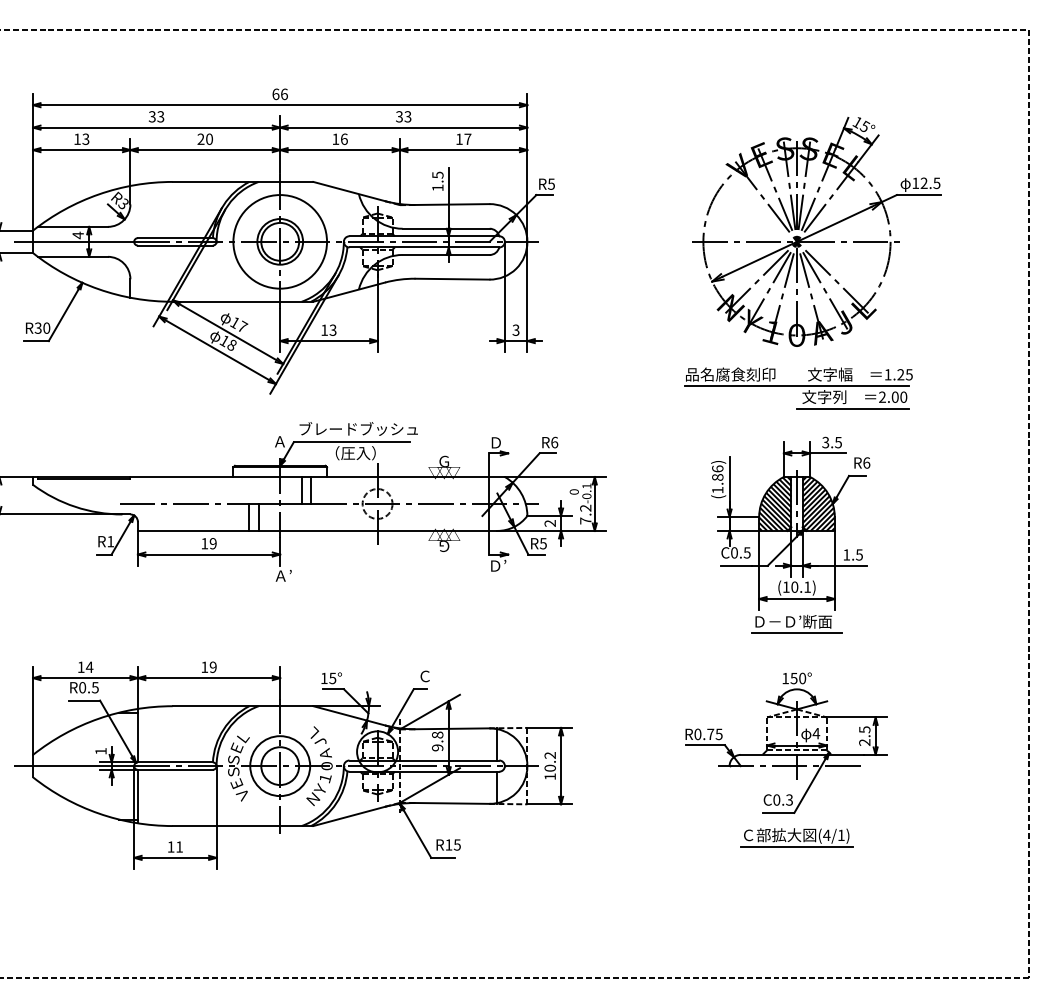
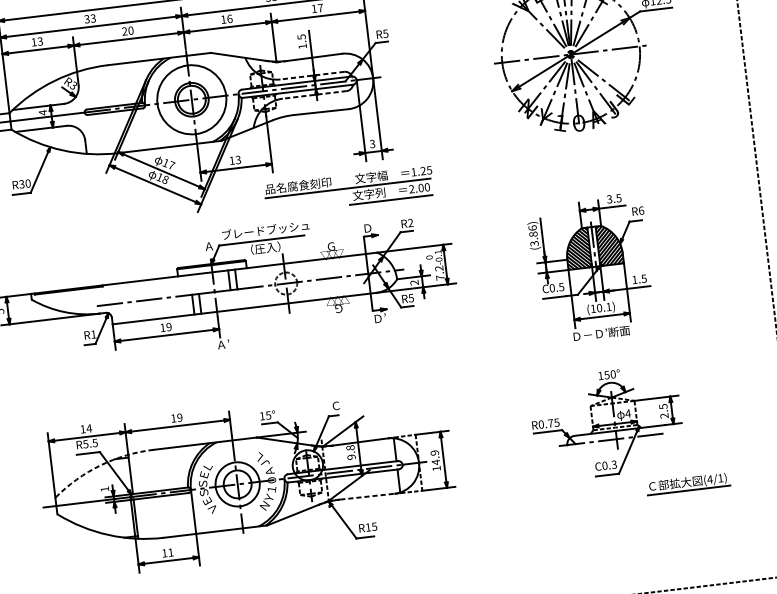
line: (446, 228) -> (312, 75), solid -> dashed
line: (446, 254) -> (314, 94), solid -> dashed
part: (798, 388) -> (349, 190), moved
text: (554, 442) -> (410, 222), R6 -> R2
text: (717, 489) -> (534, 243), (1.86) -> (3.86)
line: (796, 633) -> (604, 341), removed
text: (82, 687) -> (85, 444), R0.5 -> R5.5
arc: (98, 718) -> (100, 465), solid -> dashed
text: (549, 762) -> (434, 458), 10.2 -> 14.9
line: (452, 803) -> (367, 496), solid -> dashed
part: (796, 837) -> (687, 483), moved

